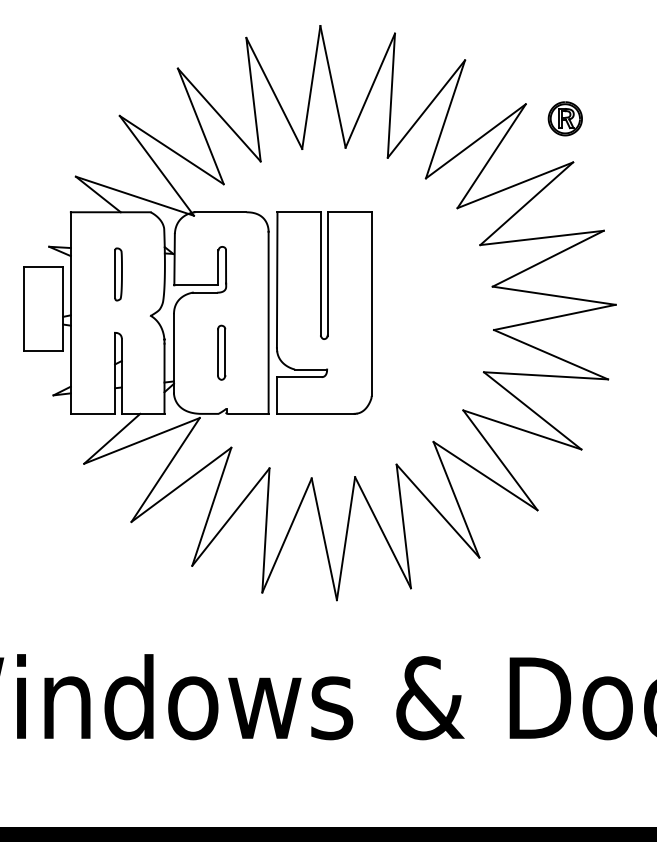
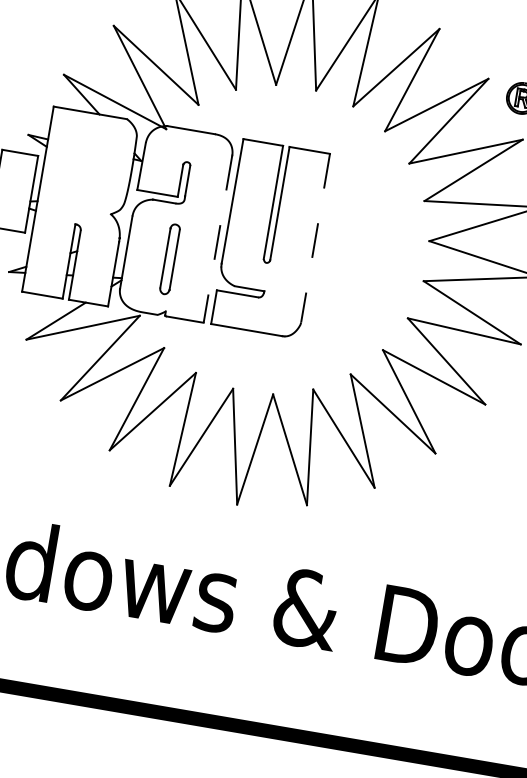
part: (118, 274) -> (87, 171), removed
line: (371, 304) -> (315, 238), solid -> dashed
line: (268, 322) -> (217, 238), solid -> dashed
part: (221, 352) -> (170, 259), size x1.4

